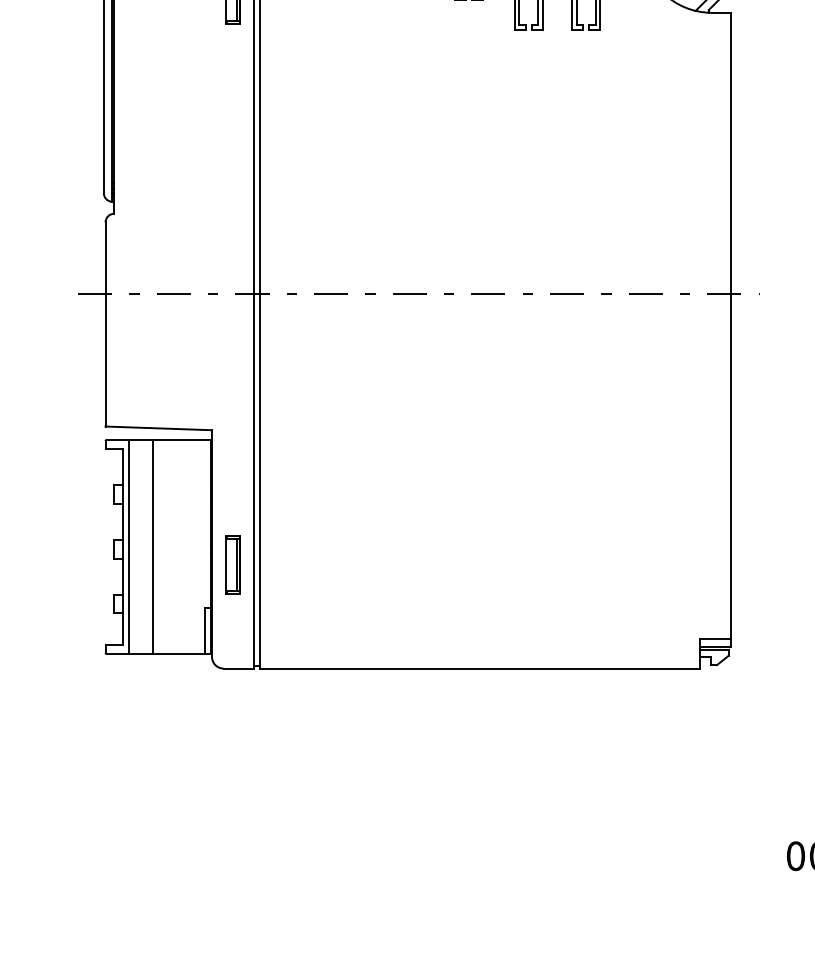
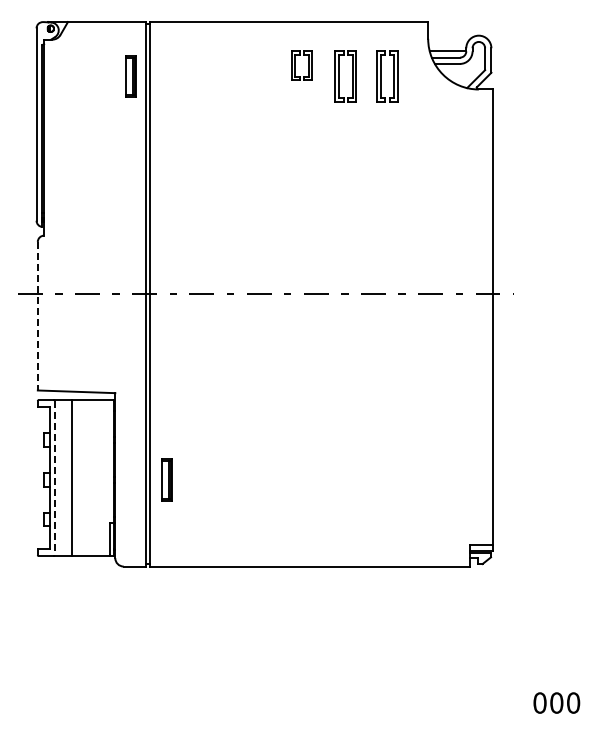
line: (105, 324) -> (37, 316), solid -> dashed
line: (128, 547) -> (54, 478), solid -> dashed
part: (232, 564) -> (166, 479), moved

